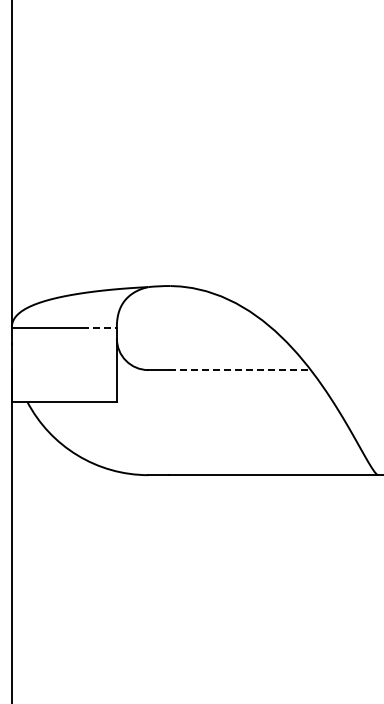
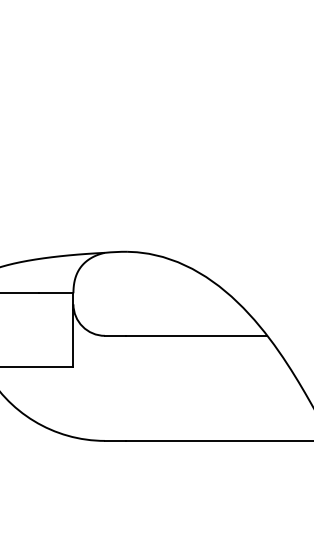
line: (100, 327) -> (57, 293), dashed -> solid
line: (240, 370) -> (197, 336), dashed -> solid

